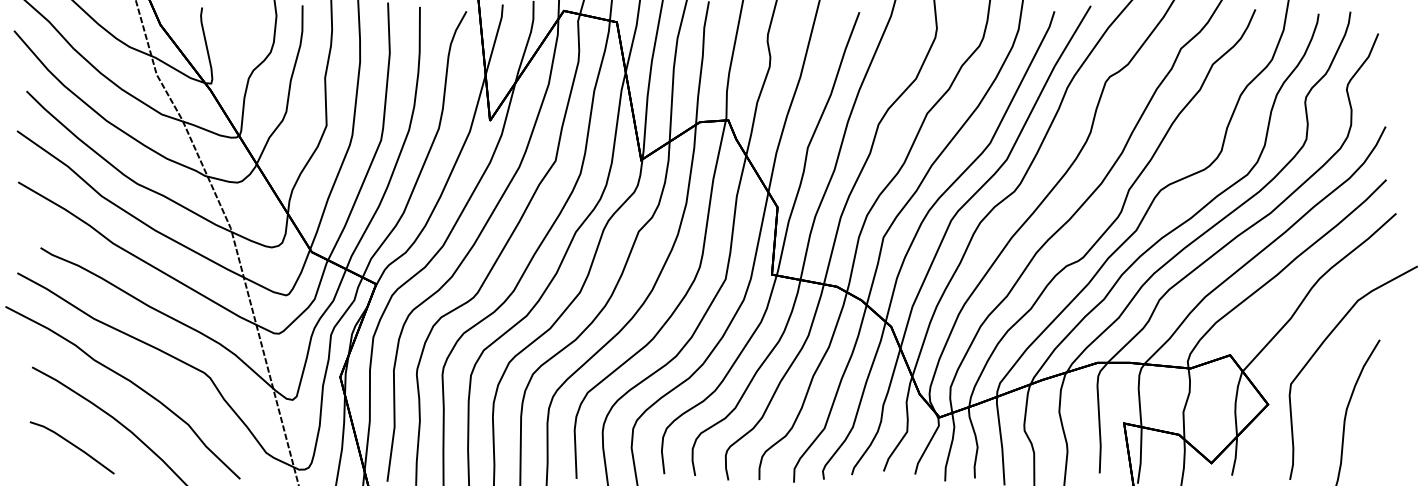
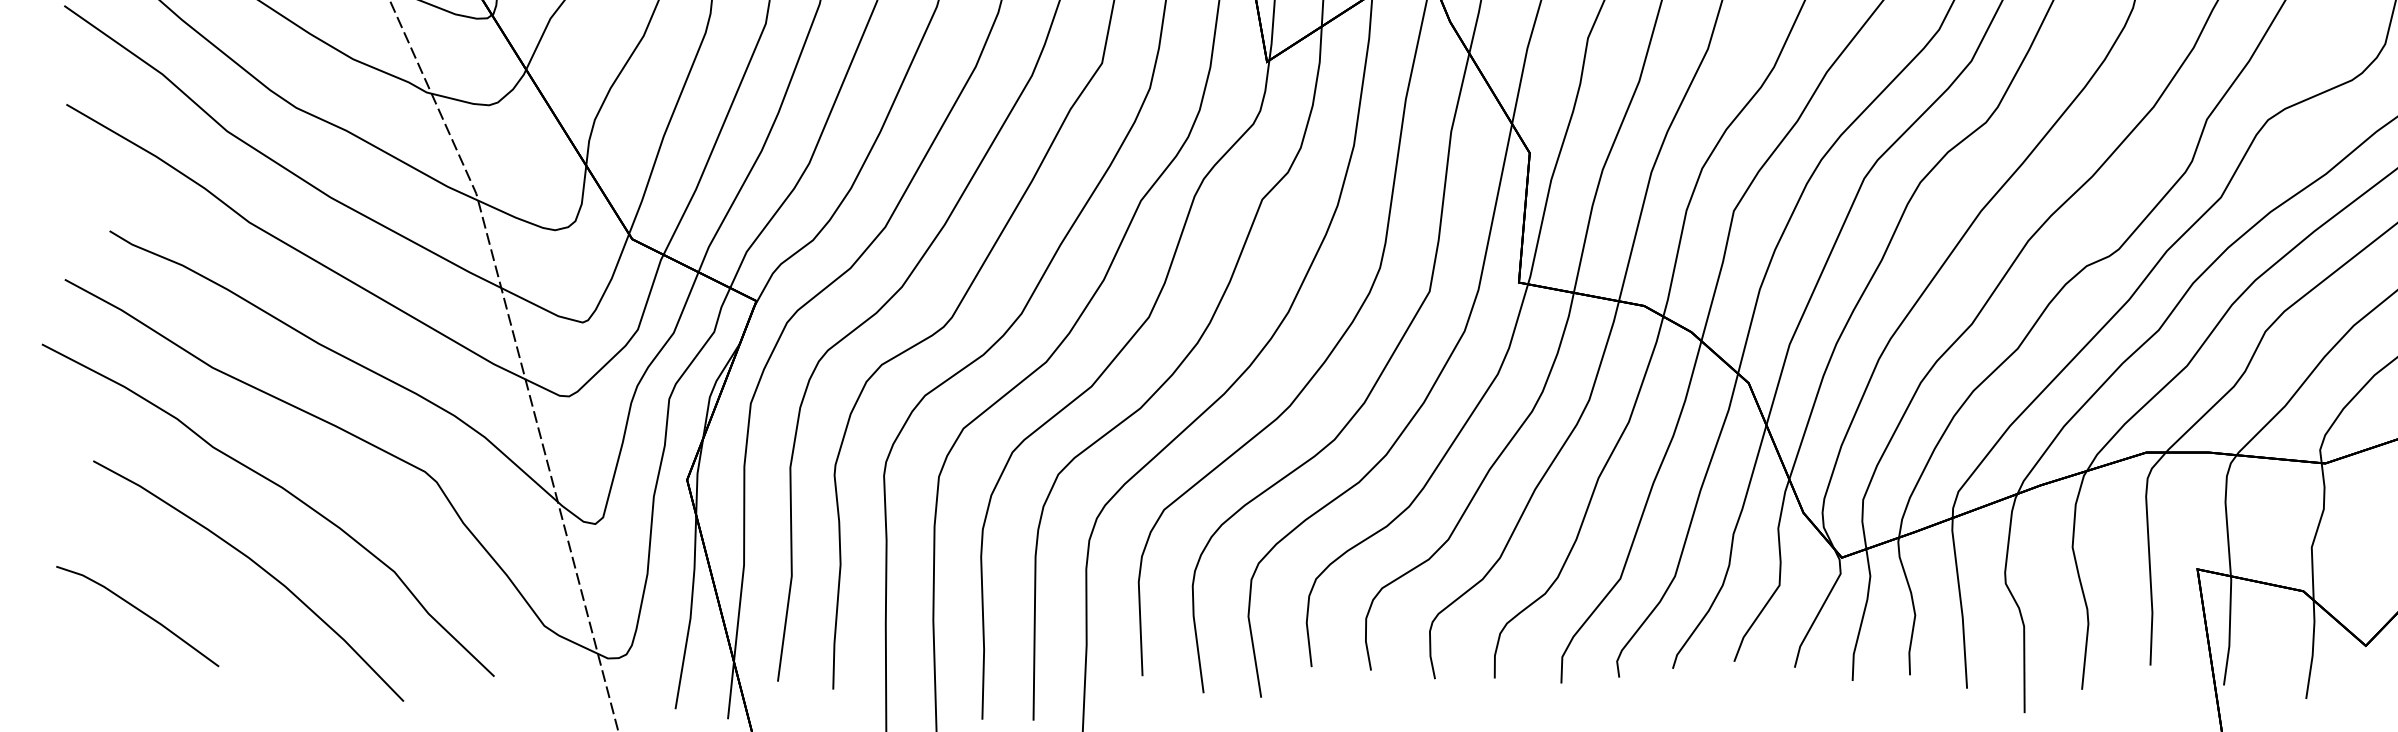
line: (72, 445) -> (138, 611), moved

